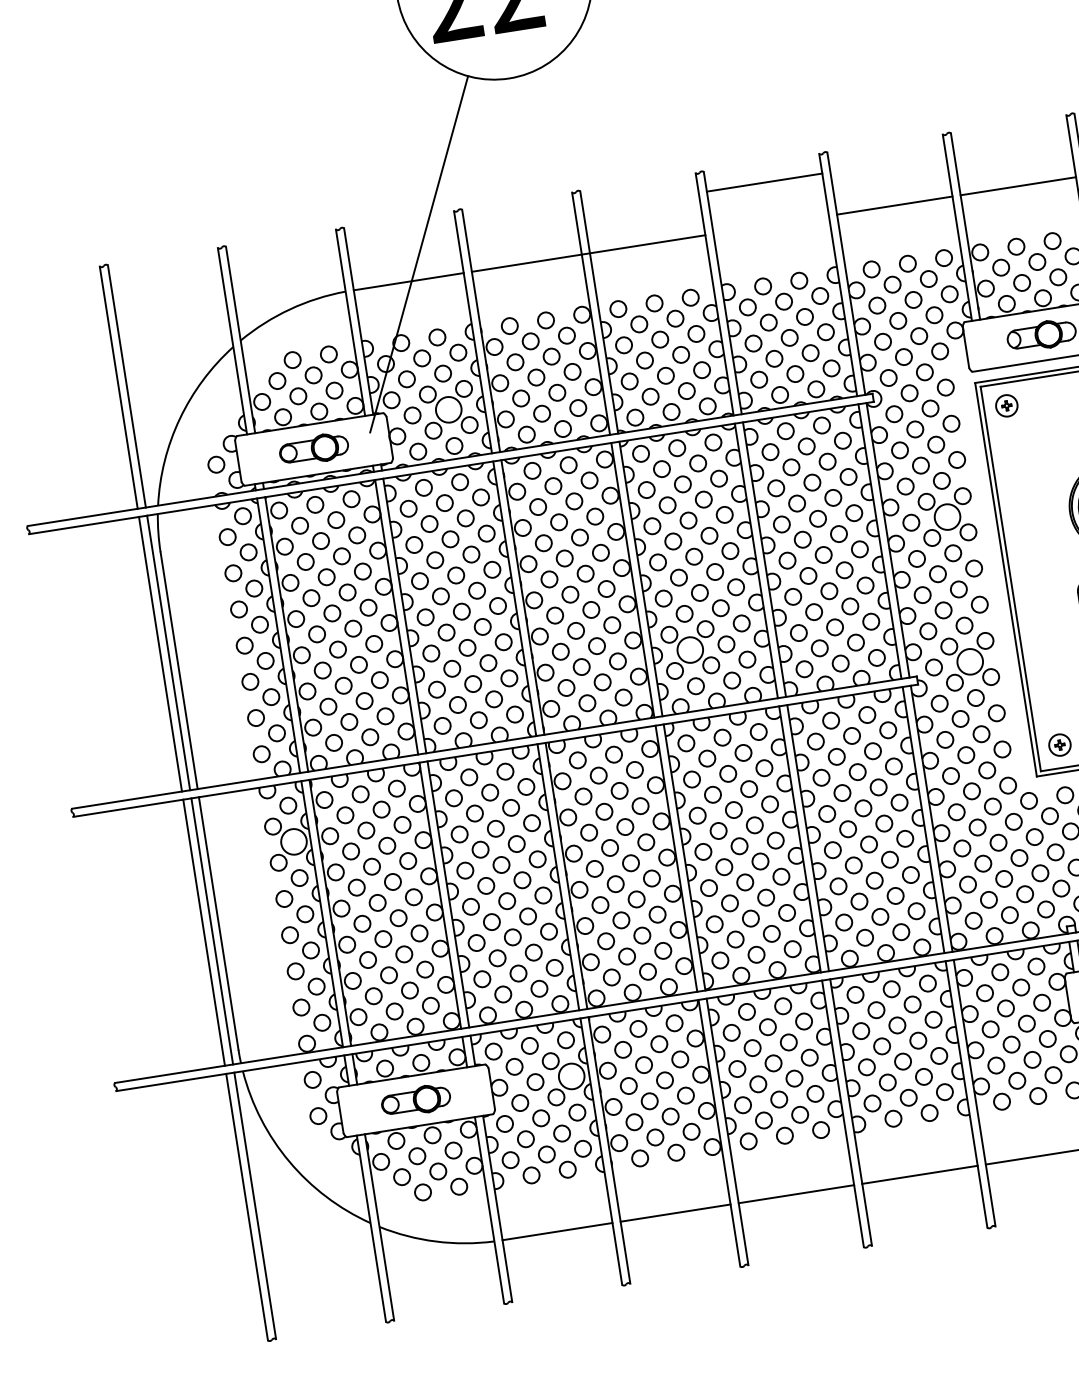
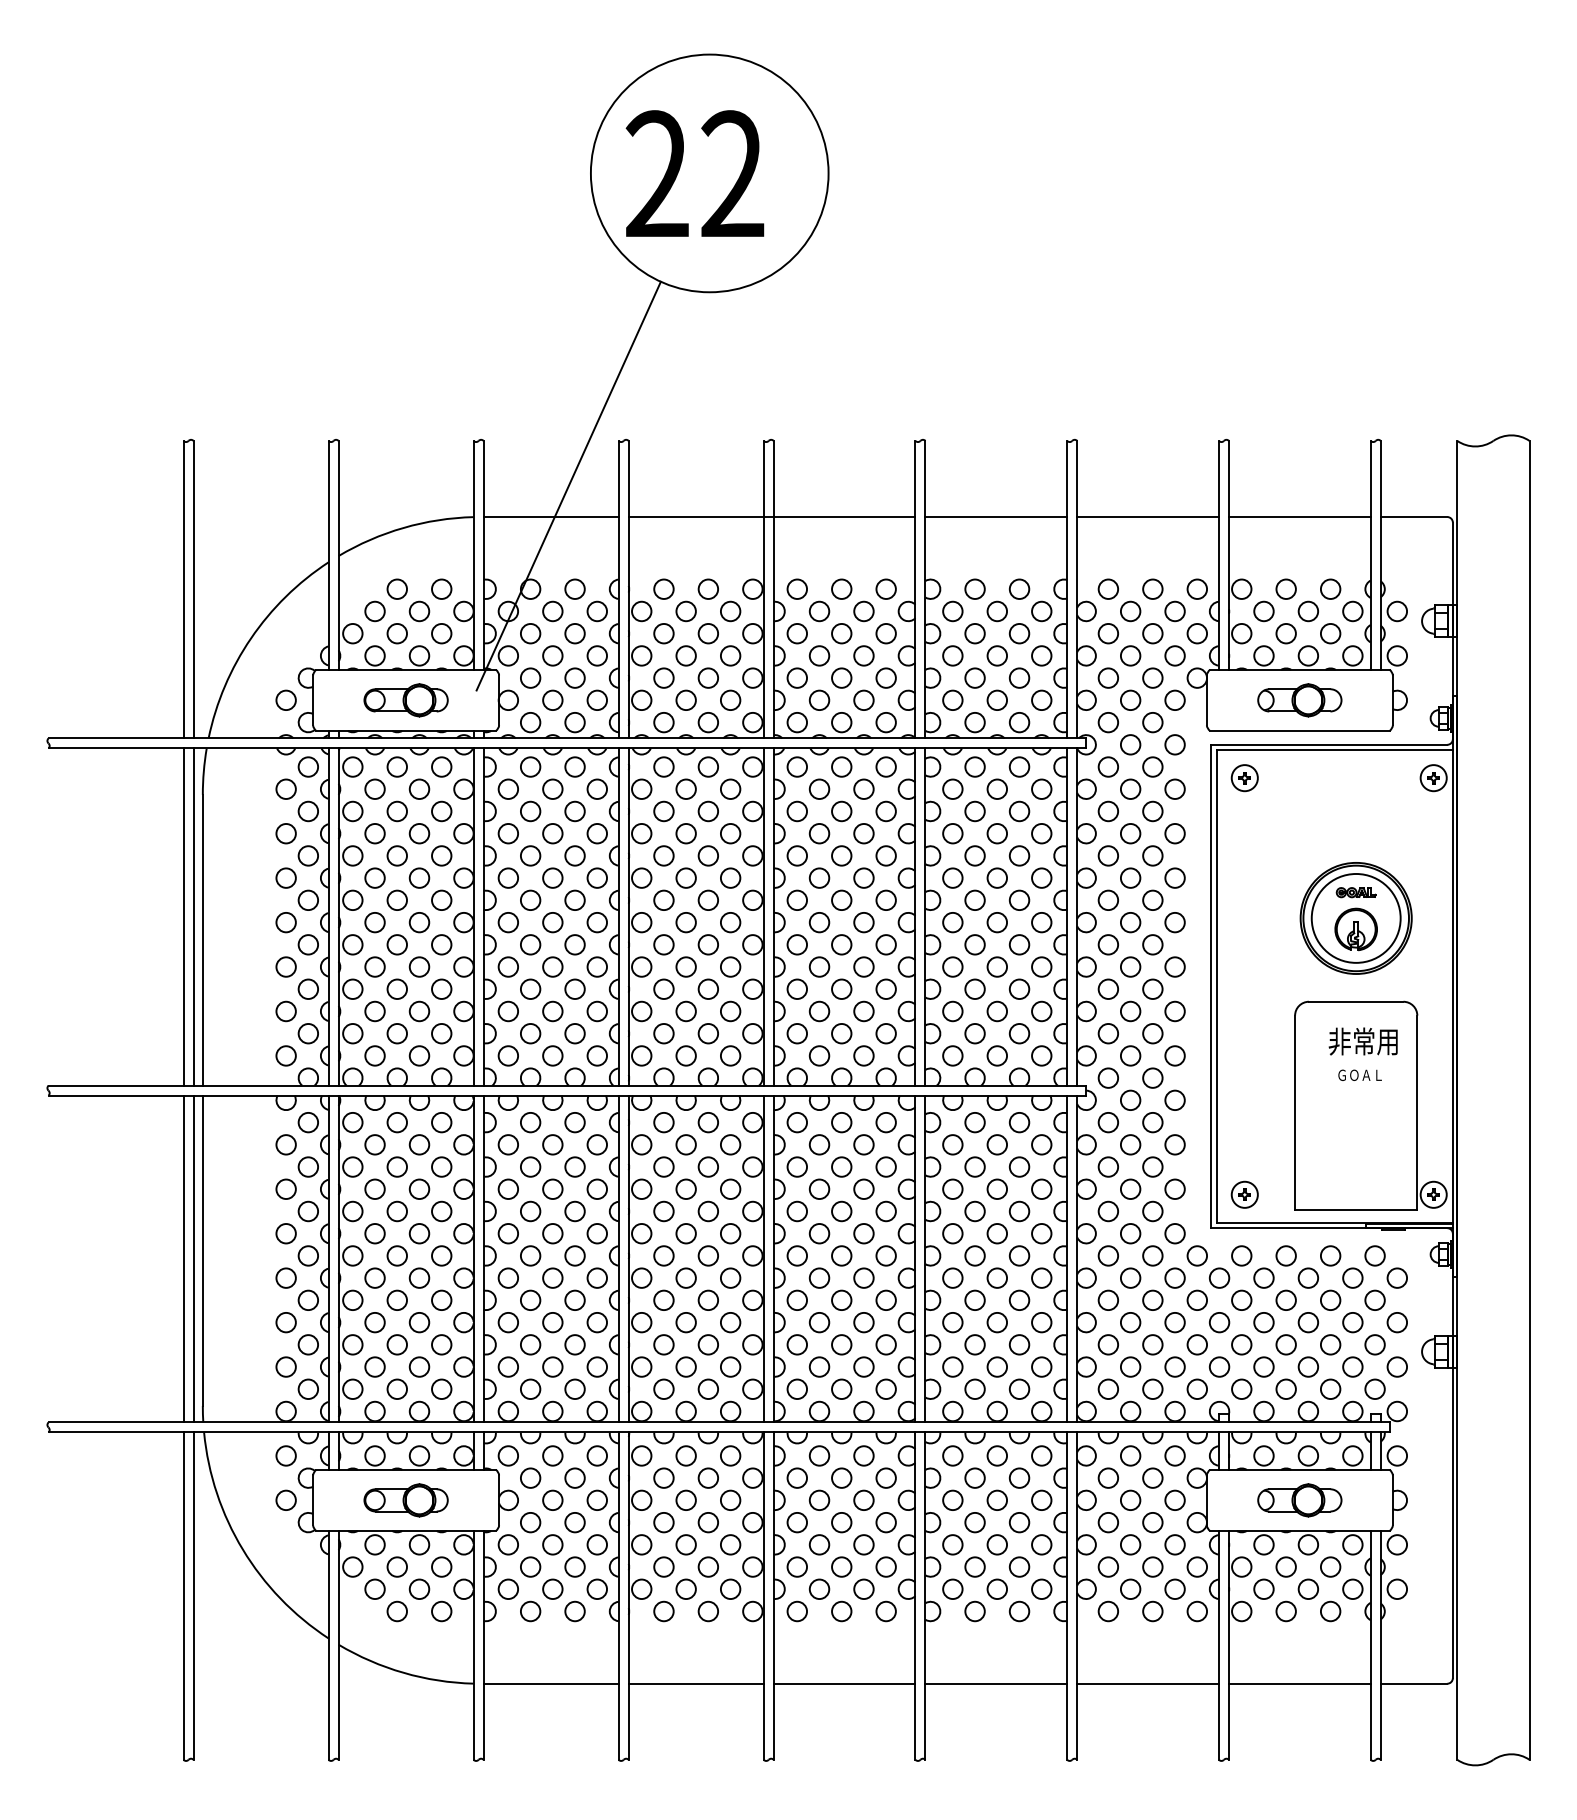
line: (764, 182) -> (996, 517), moved
circle: (448, 409) -> (574, 677), size x0.62
circle: (947, 517) -> (1152, 900), size x0.62
circle: (690, 650) -> (819, 1011), size x0.62
circle: (969, 661) -> (1152, 1077), size x0.62
circle: (294, 841) -> (308, 1166), size x0.62
circle: (571, 1076) -> (597, 1500), size x0.62

